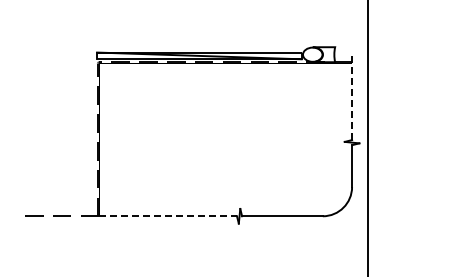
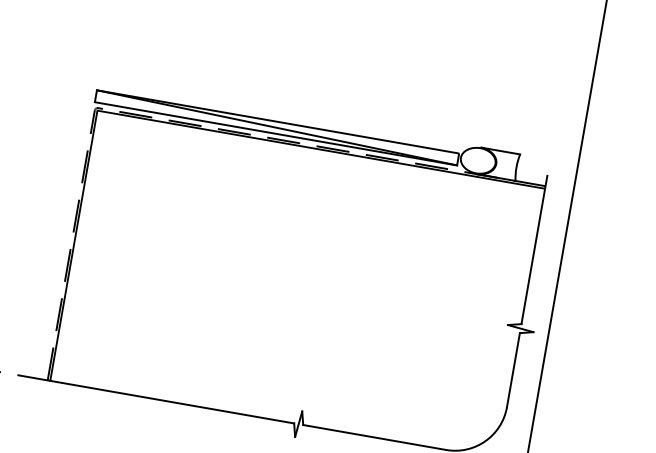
line: (352, 98) -> (535, 250), dashed -> solid
line: (168, 216) -> (172, 402), dashed -> solid

